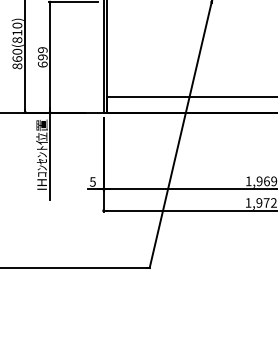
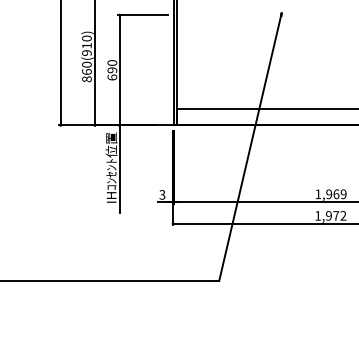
text: (16, 39) -> (86, 52), 860(810) -> 860(910)
text: (42, 49) -> (112, 62), 699 -> 690
text: (92, 181) -> (162, 194), 5 -> 3

